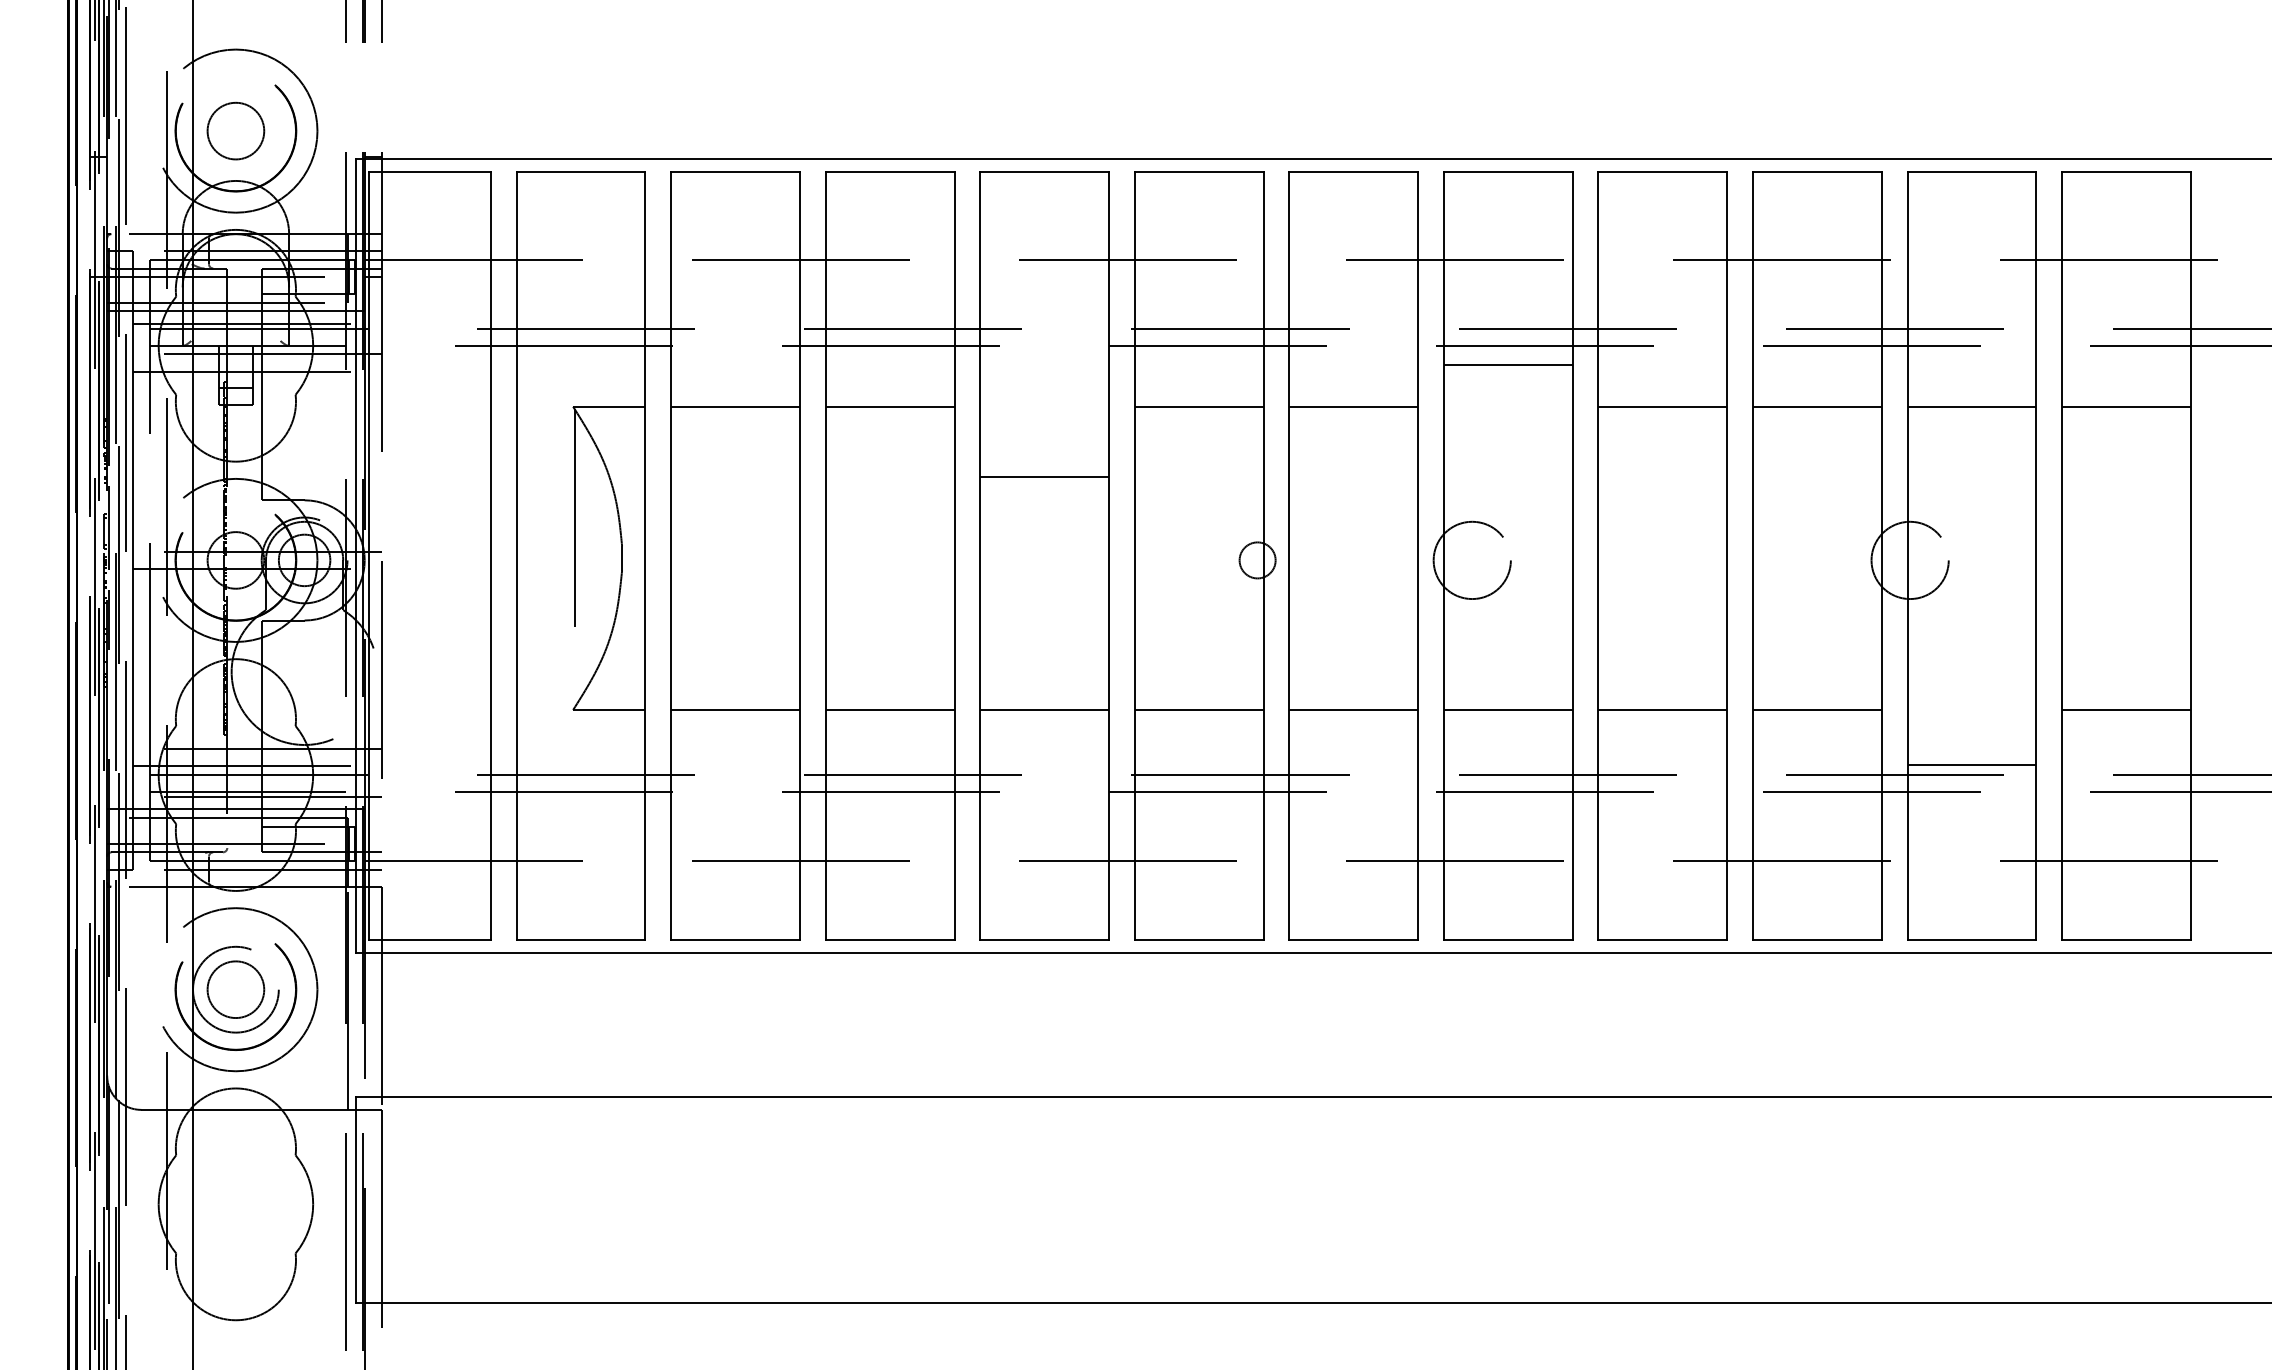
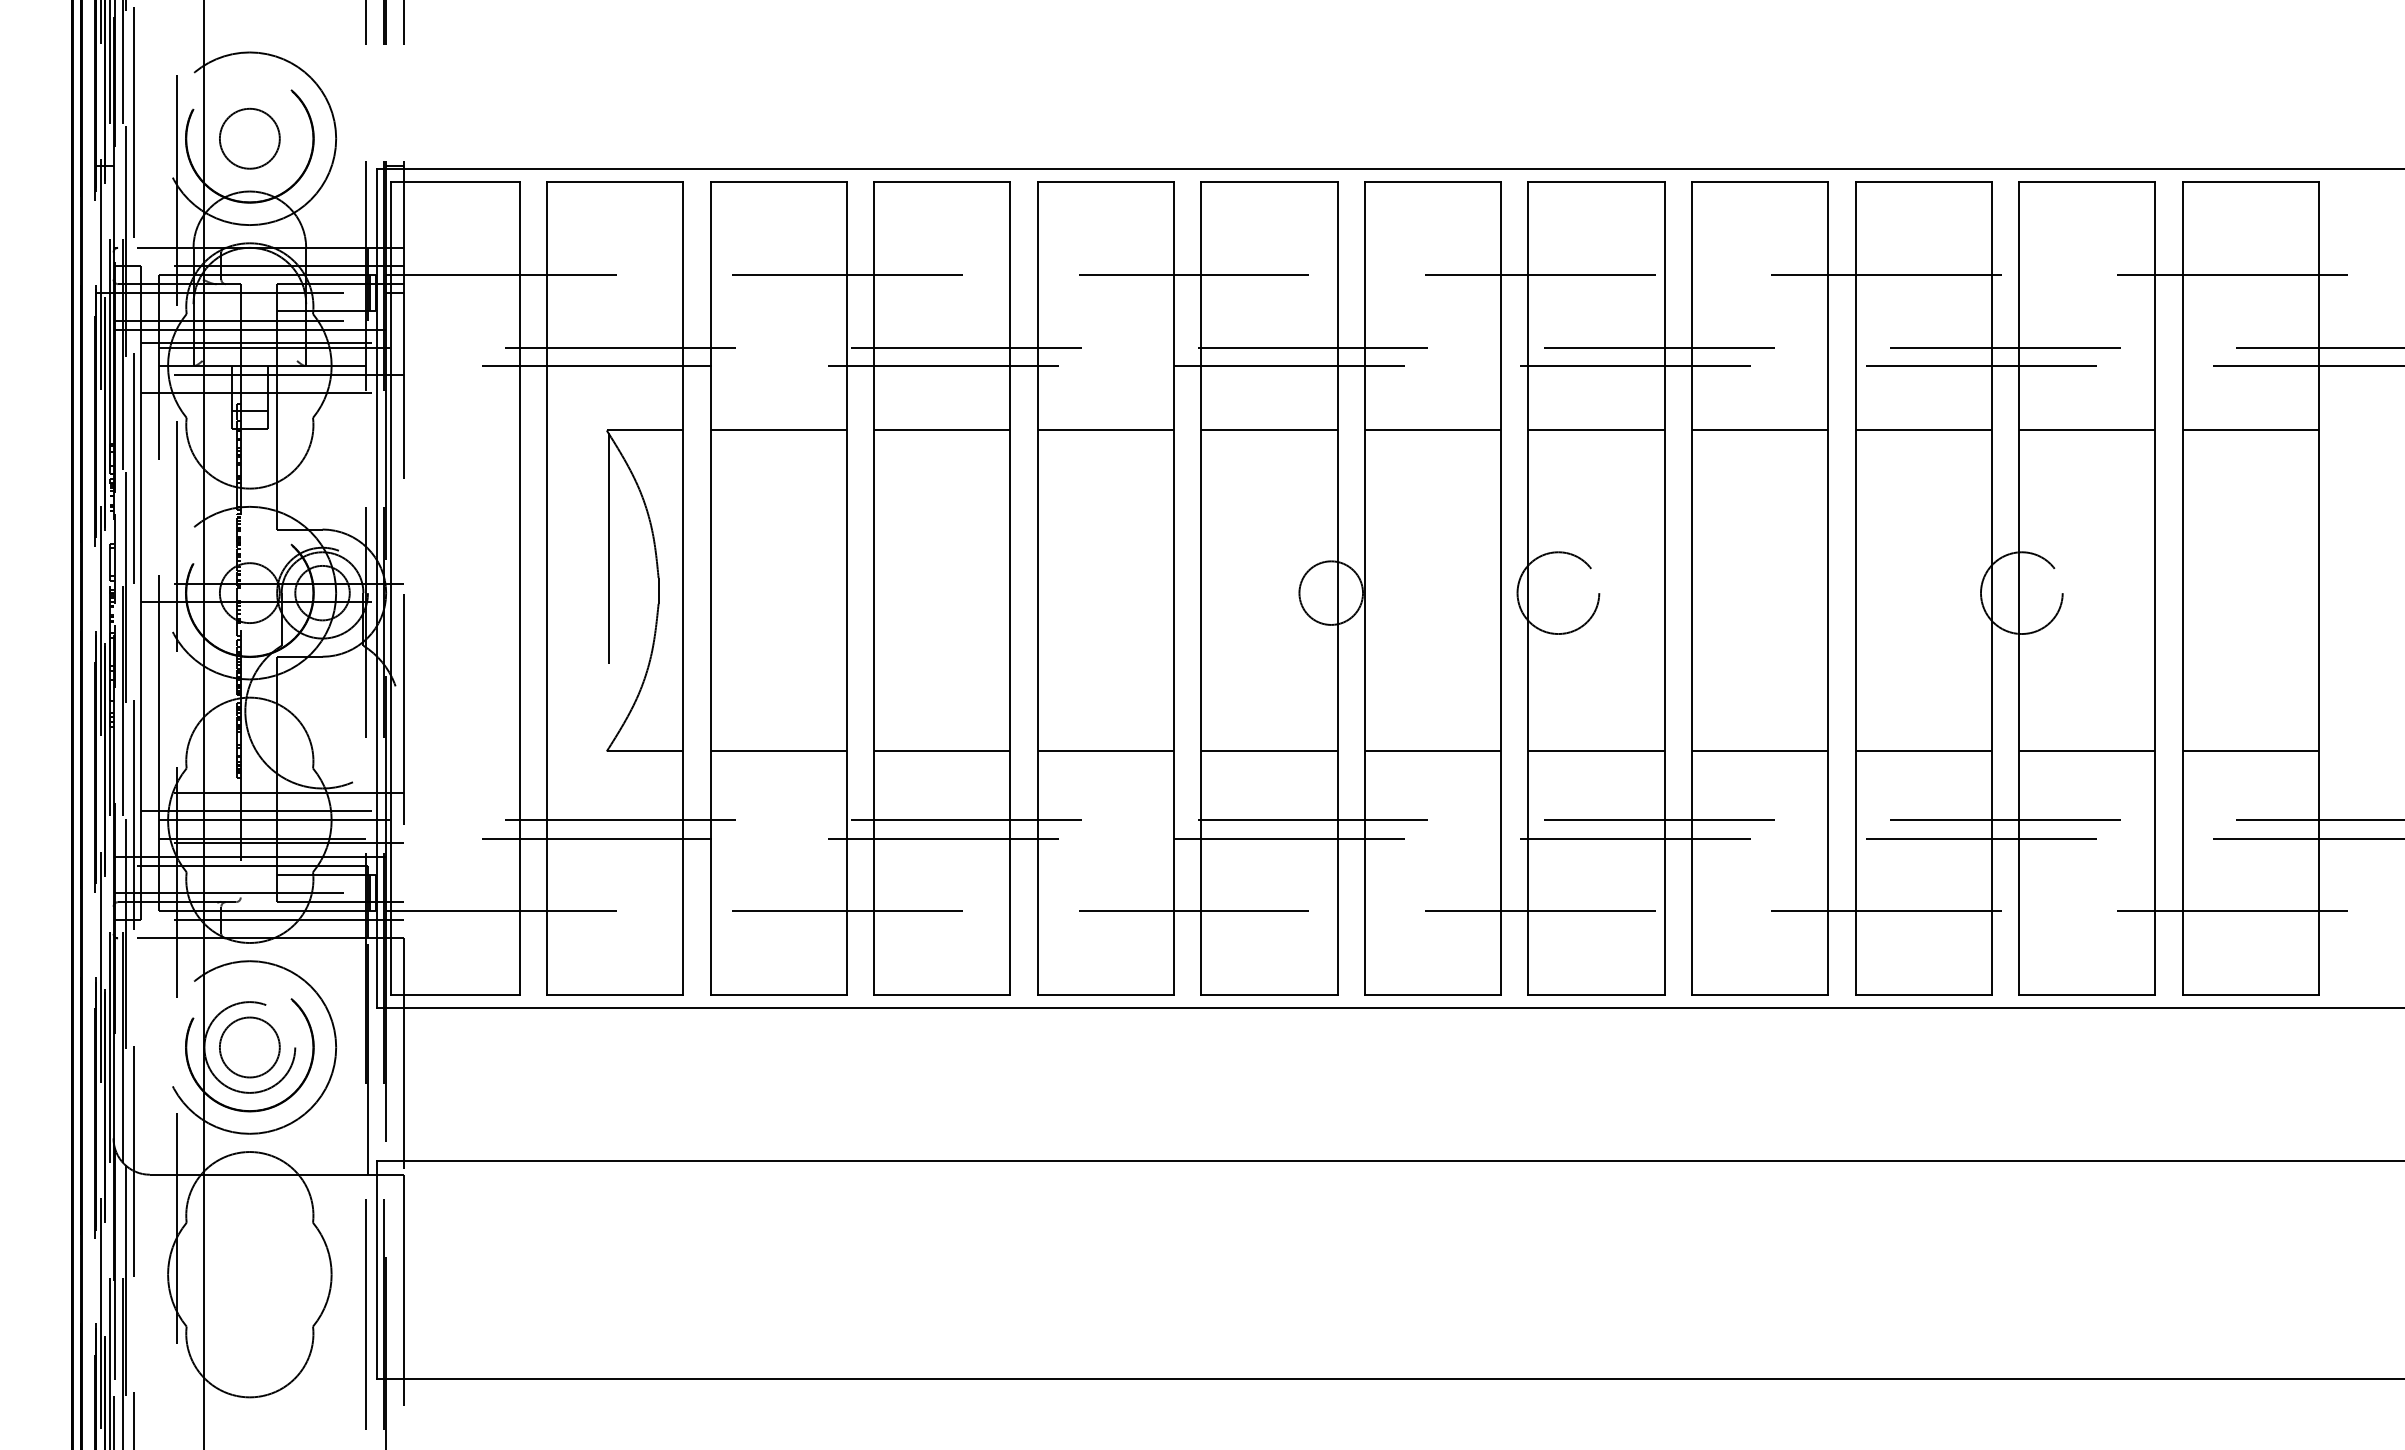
line: (1507, 364) -> (1595, 430), moved
line: (1044, 476) -> (1105, 430), moved
circle: (1257, 560) -> (1331, 593), size x1.67
line: (1971, 764) -> (2086, 750), moved

